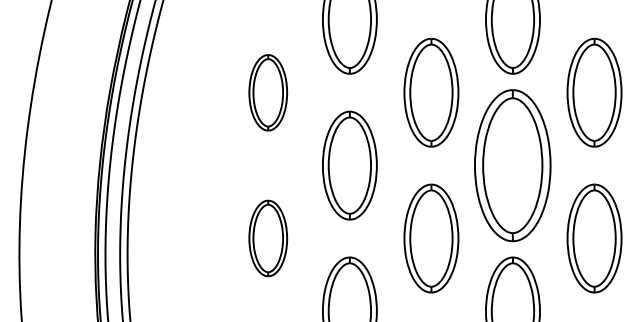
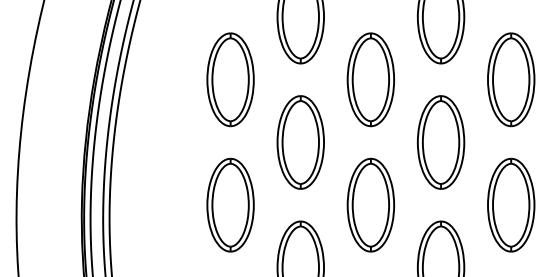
part: (268, 92) -> (230, 79), size x1.43
part: (513, 165) -> (441, 142), size x0.71
part: (268, 237) -> (230, 204), size x1.43

